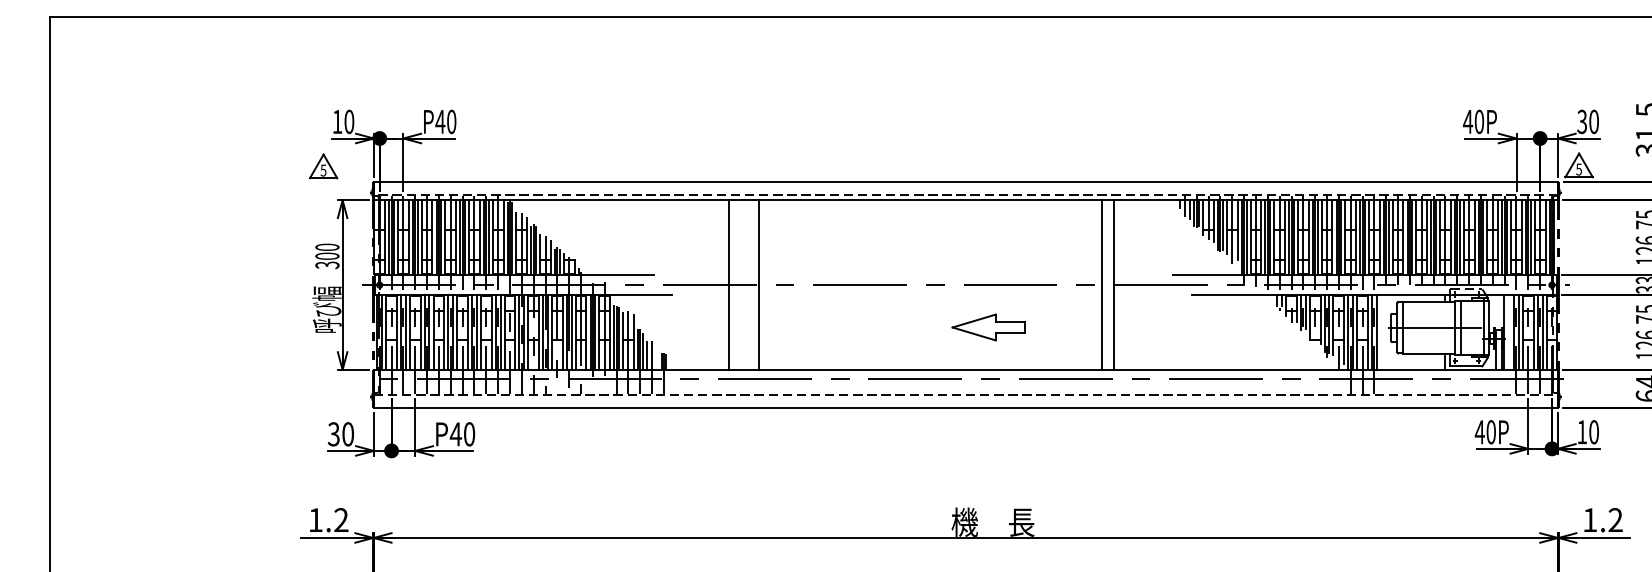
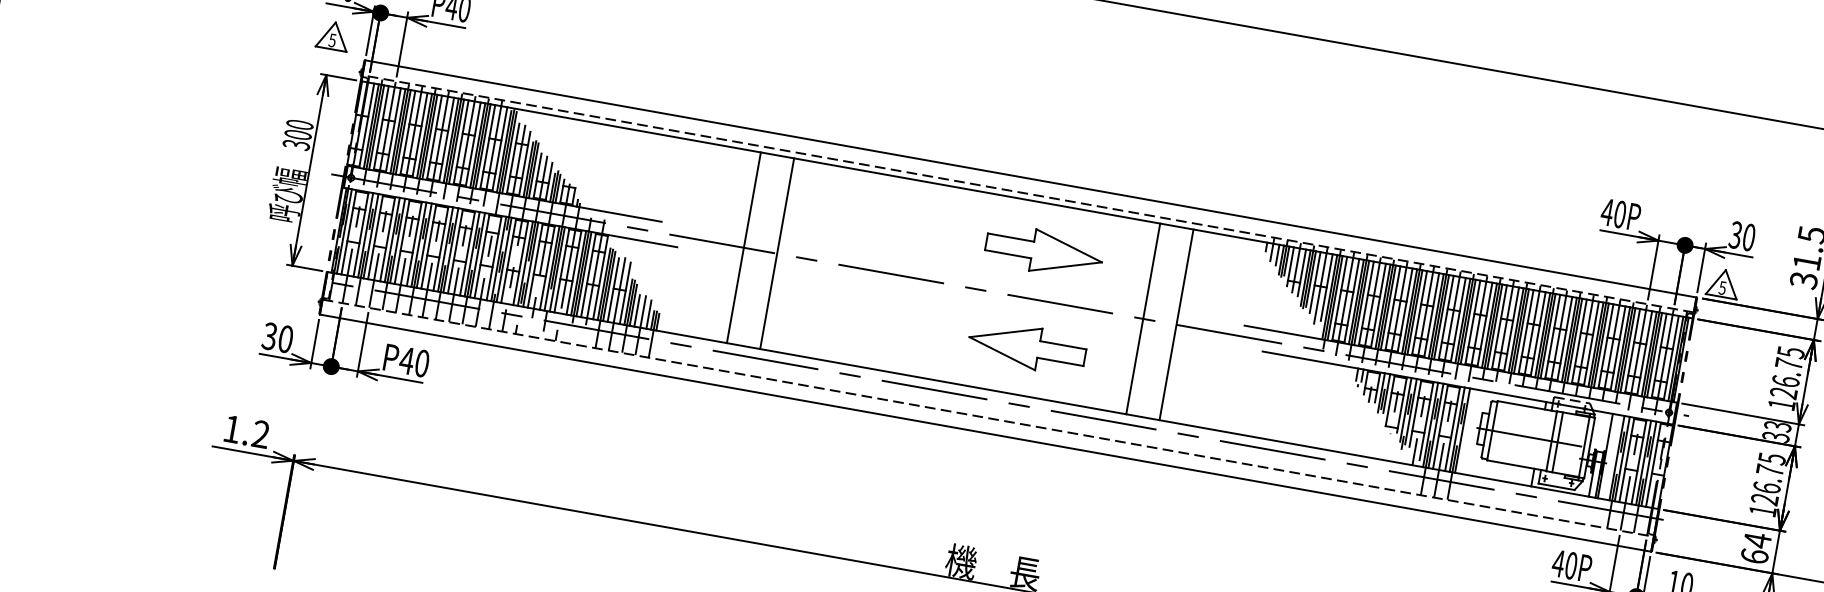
part: (323, 166) -> (333, 35), moved
part: (988, 242) -> (1044, 251), added
line: (1102, 284) -> (1143, 318), moved
part: (988, 327) -> (1027, 347), size x1.43
line: (657, 356) -> (649, 313), added

